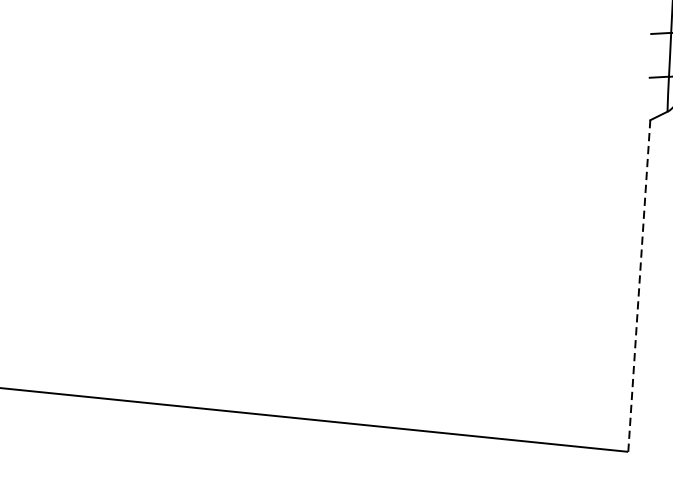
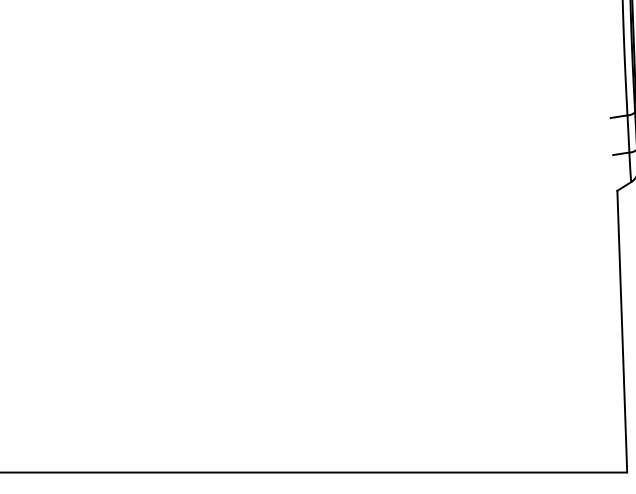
line: (639, 285) -> (622, 331), dashed -> solid

